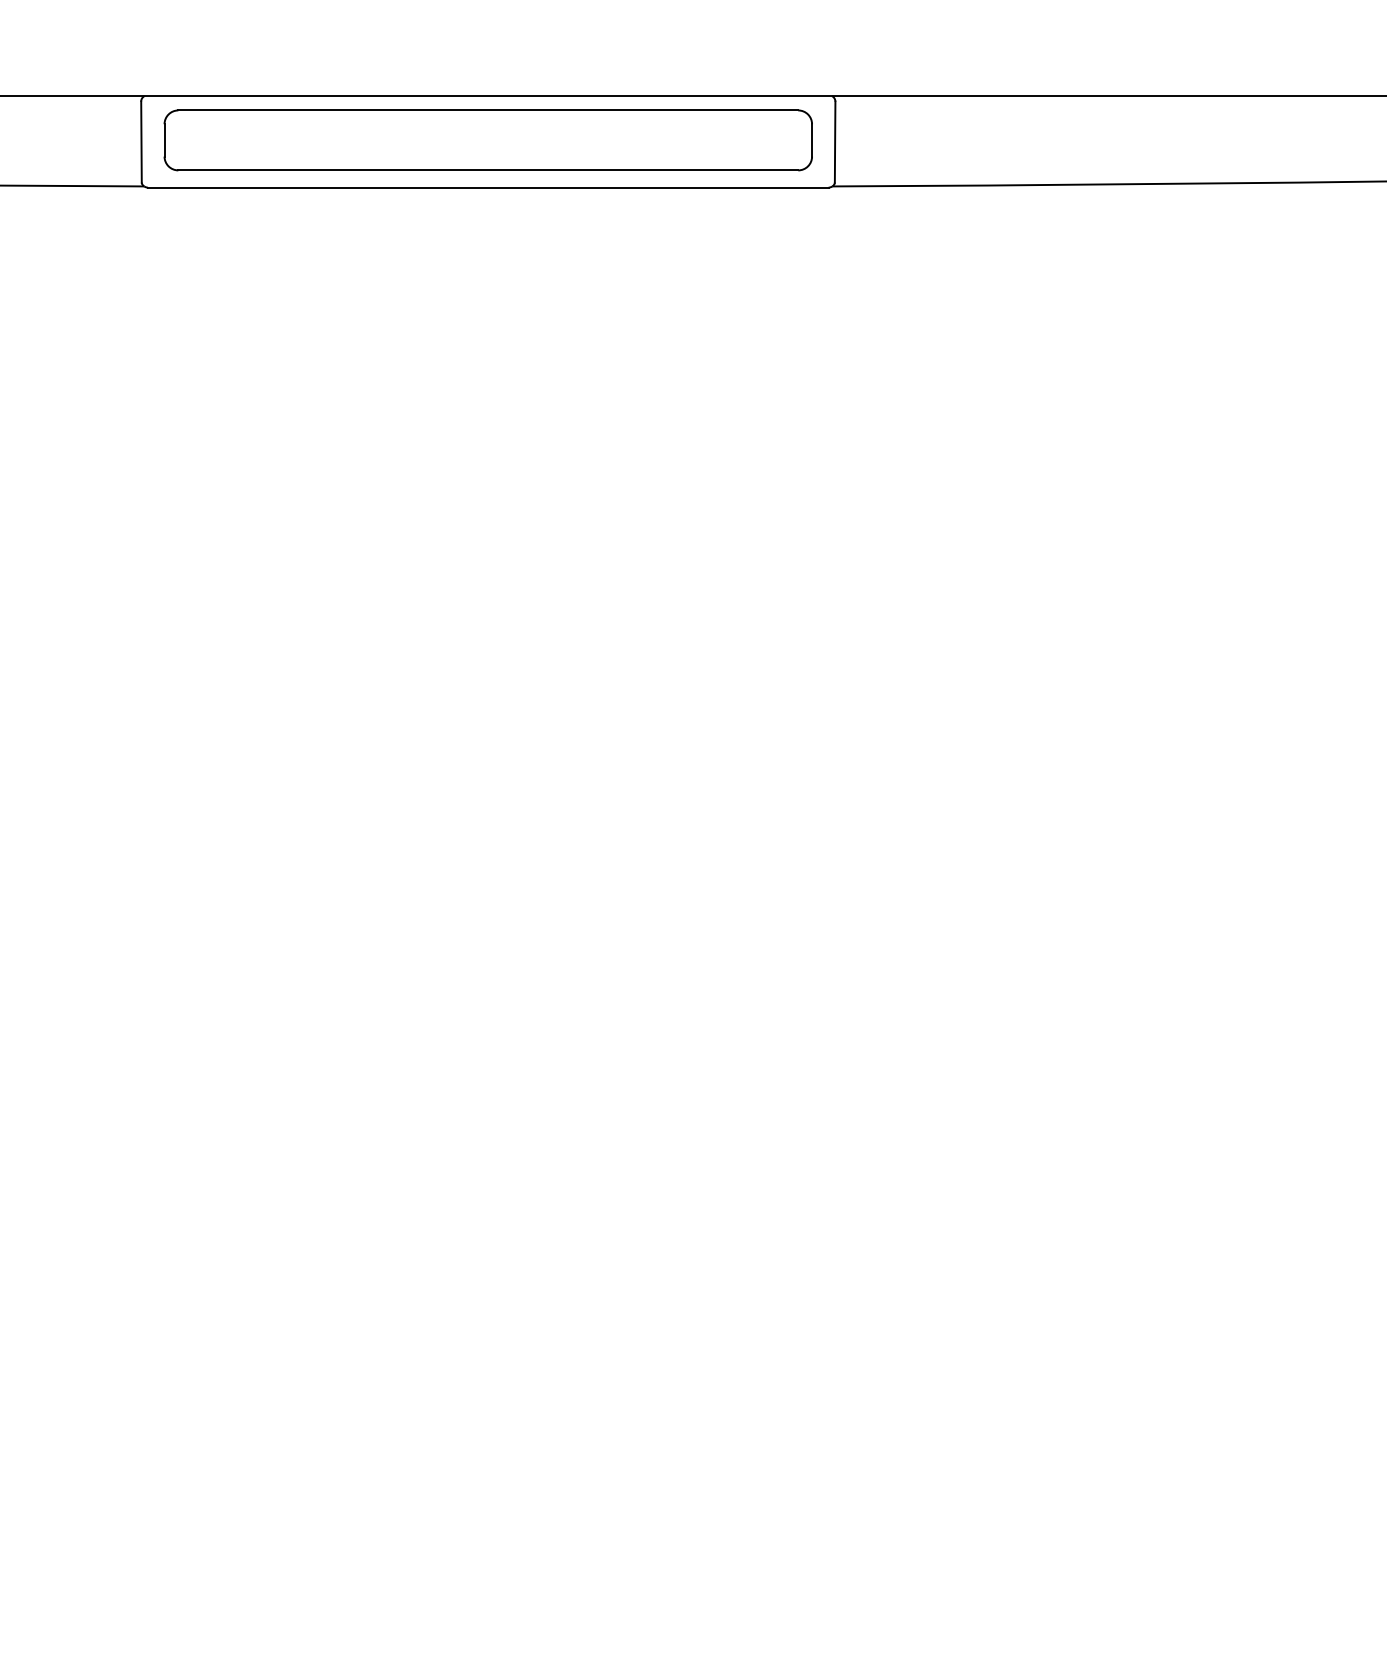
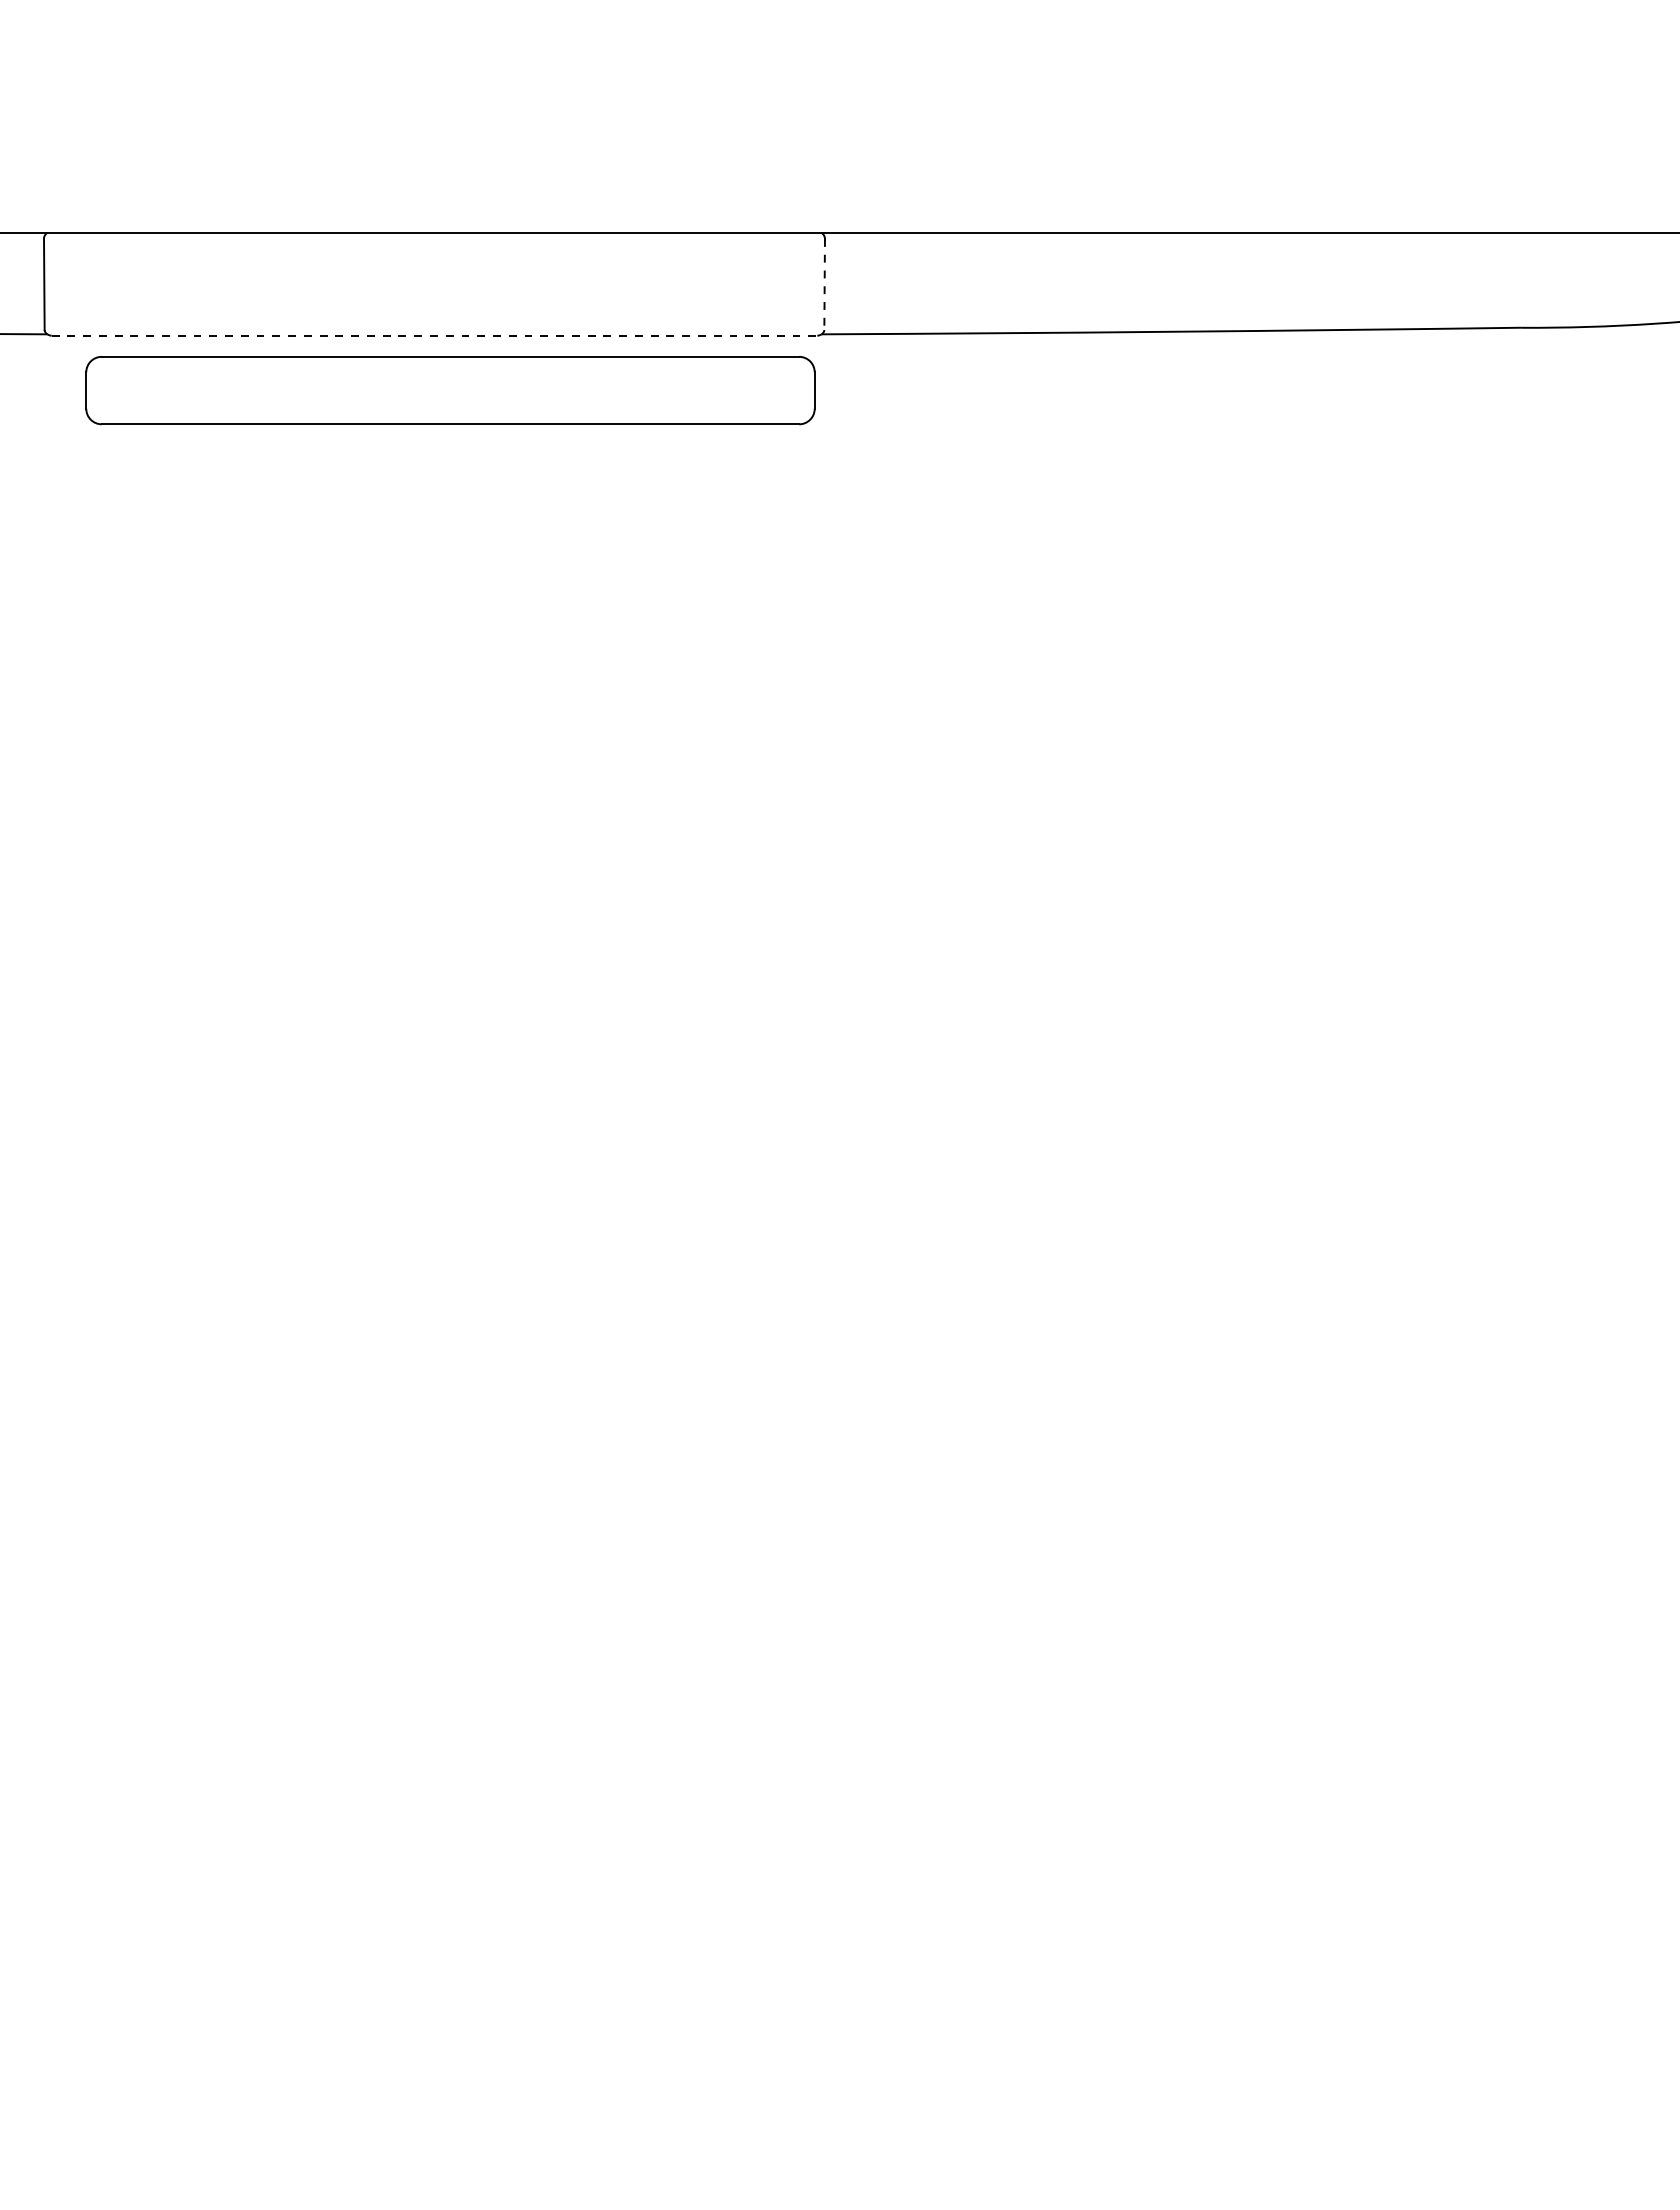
part: (488, 140) -> (450, 390), moved
line: (834, 142) -> (824, 284), solid -> dashed
line: (488, 187) -> (434, 335), solid -> dashed

